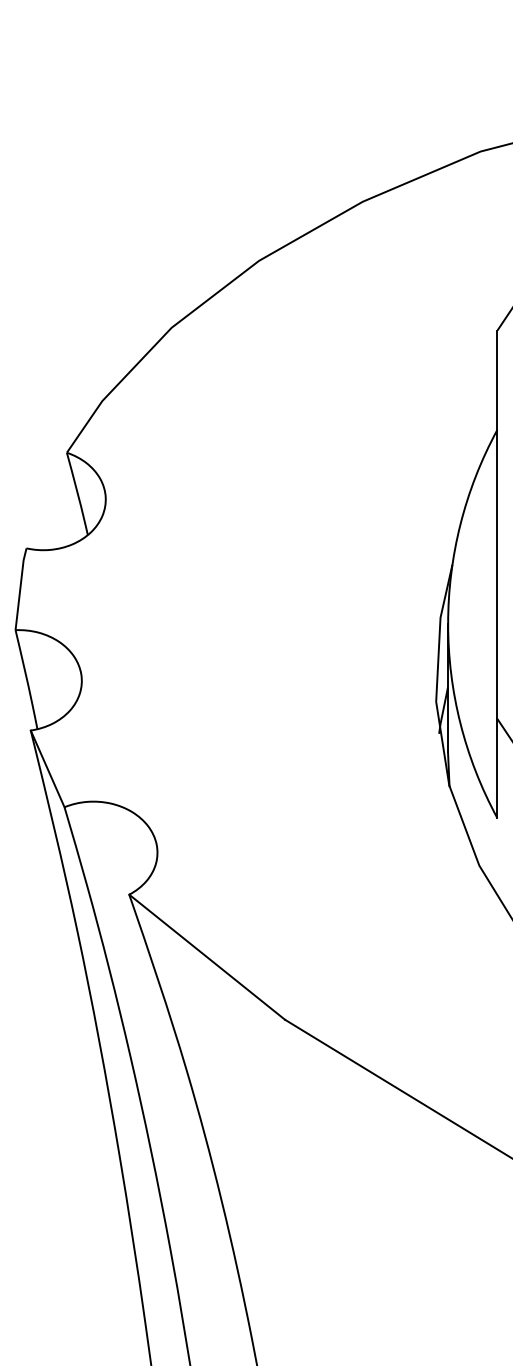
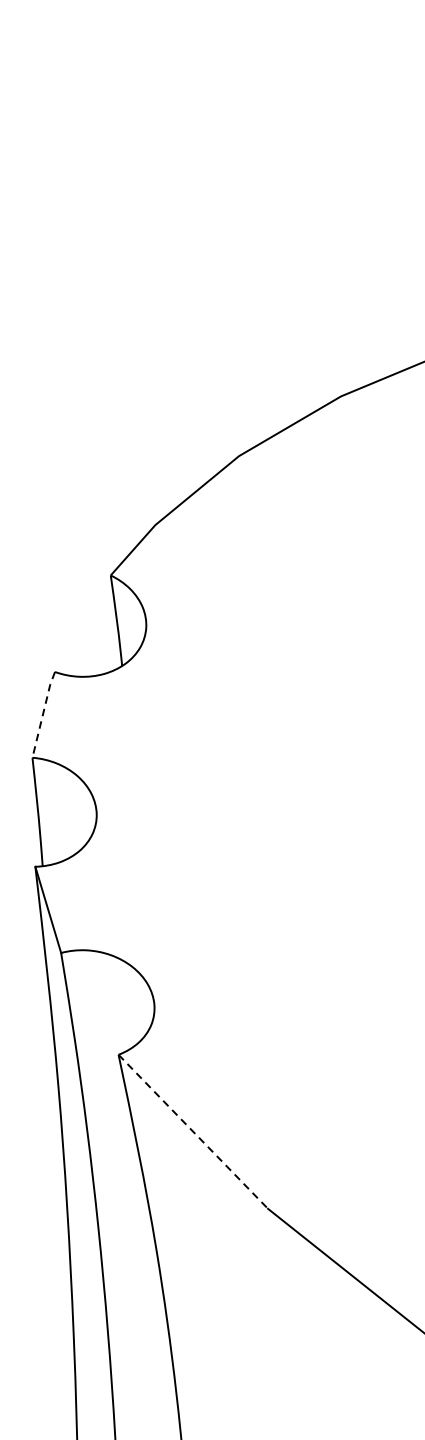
line: (20, 588) -> (43, 713), solid -> dashed
line: (207, 957) -> (193, 1132), solid -> dashed

